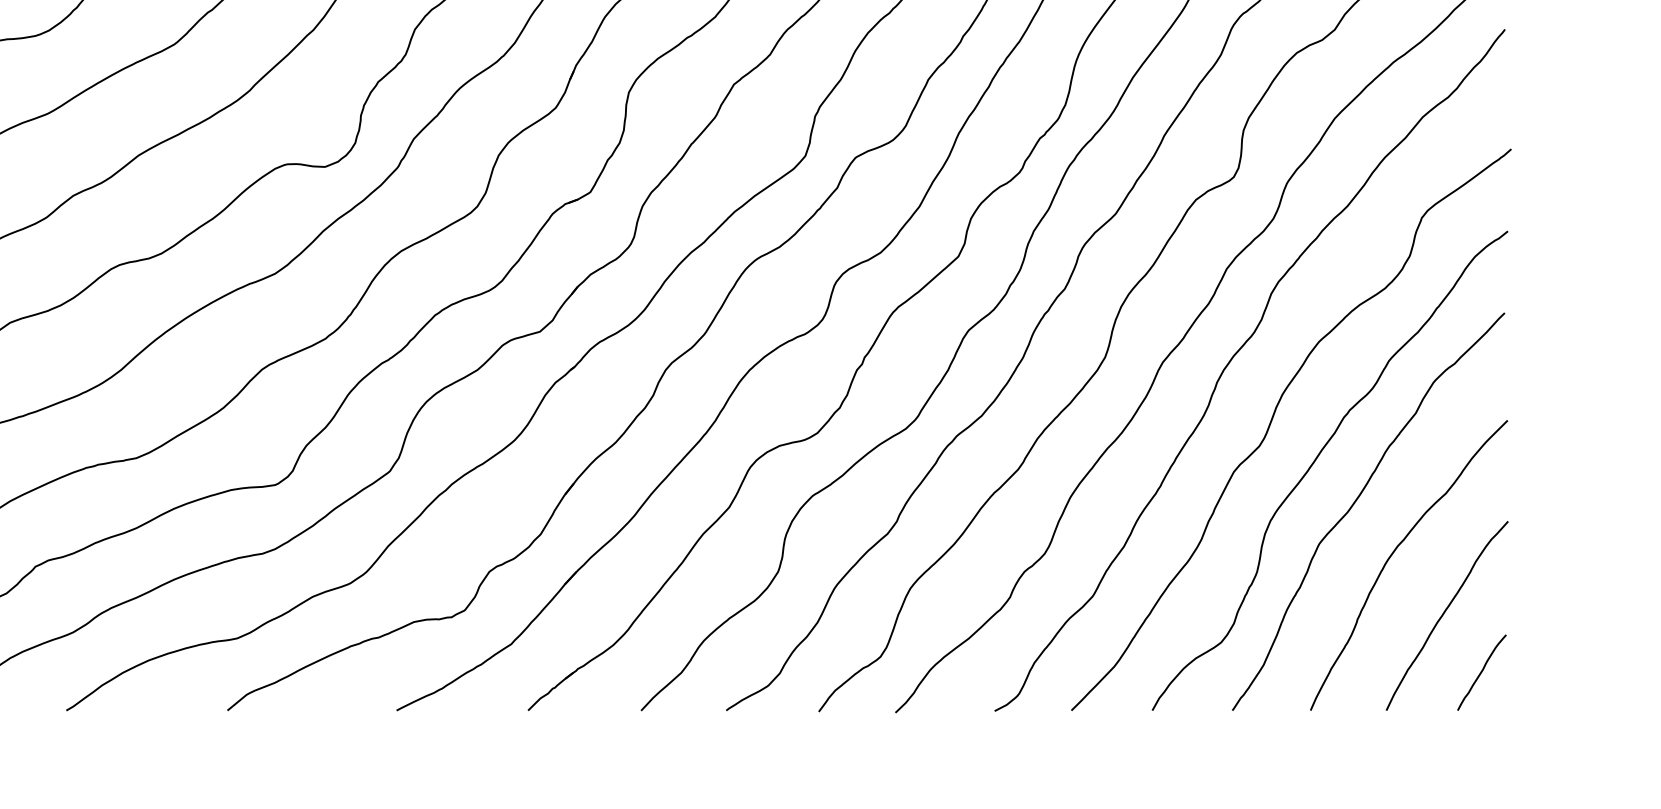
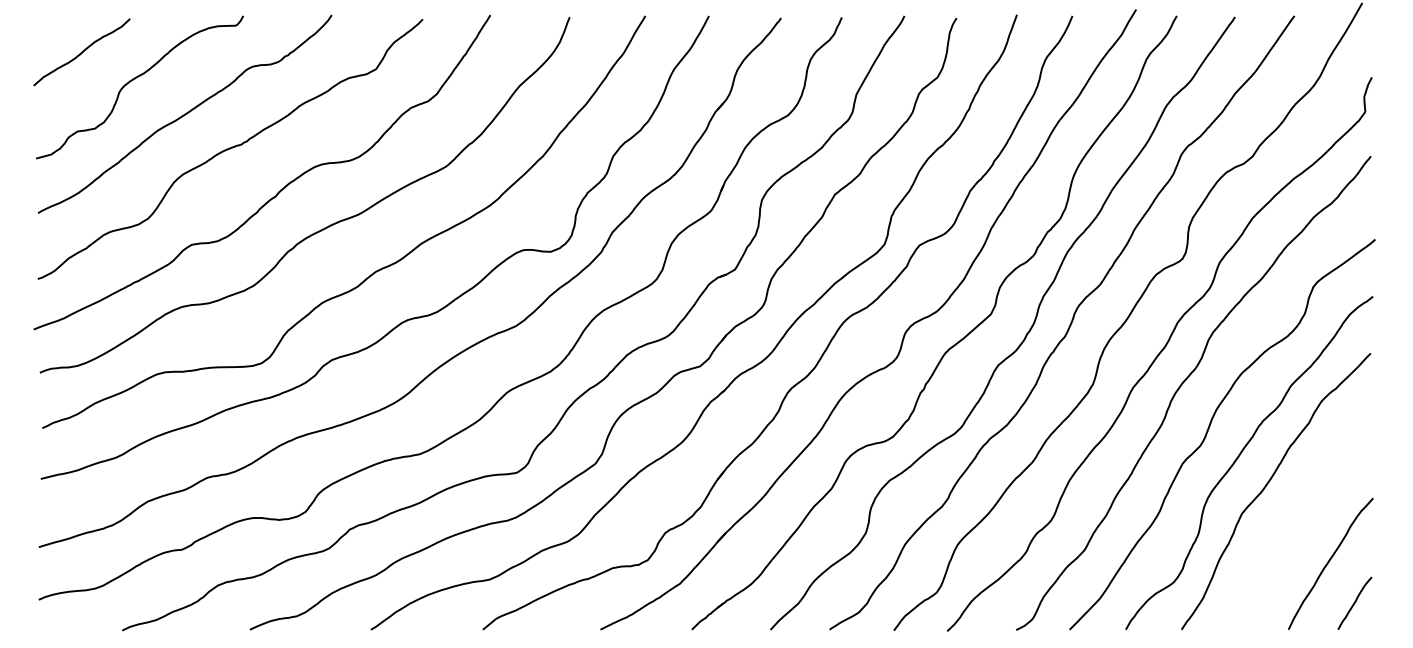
curve: (1394, 553) -> (1294, 520), removed

